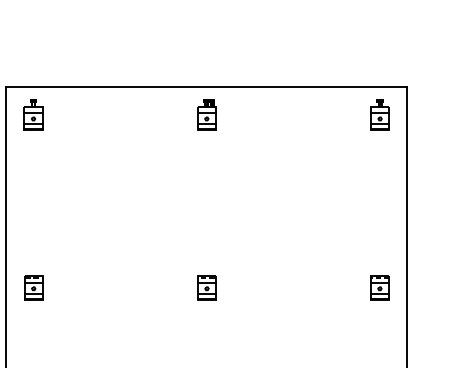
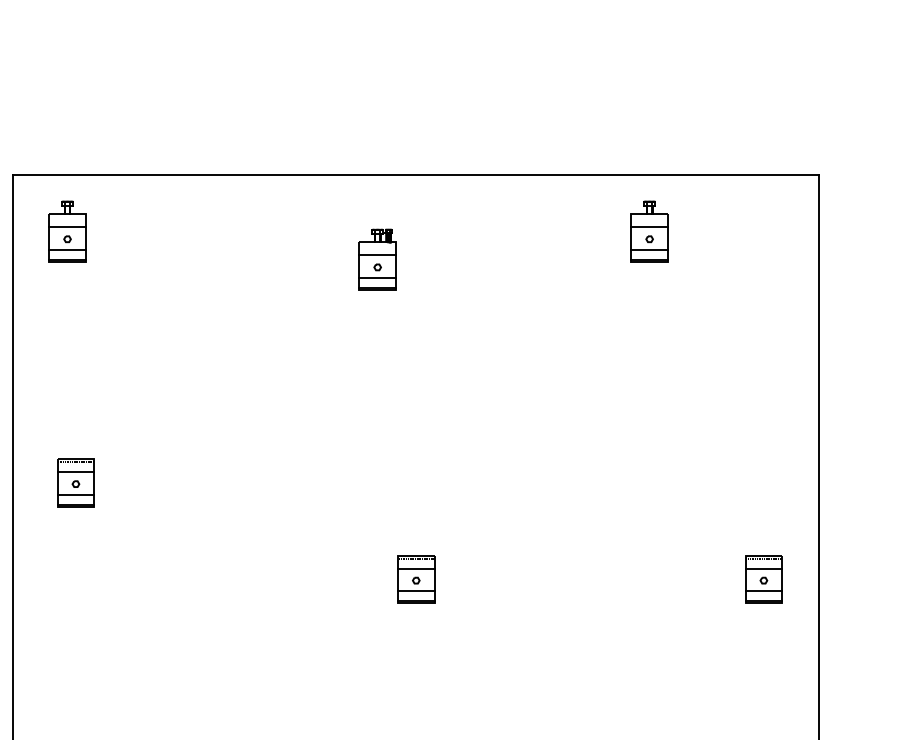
part: (206, 114) -> (377, 258), moved
part: (379, 114) -> (648, 230), moved
part: (33, 287) -> (75, 481), moved

